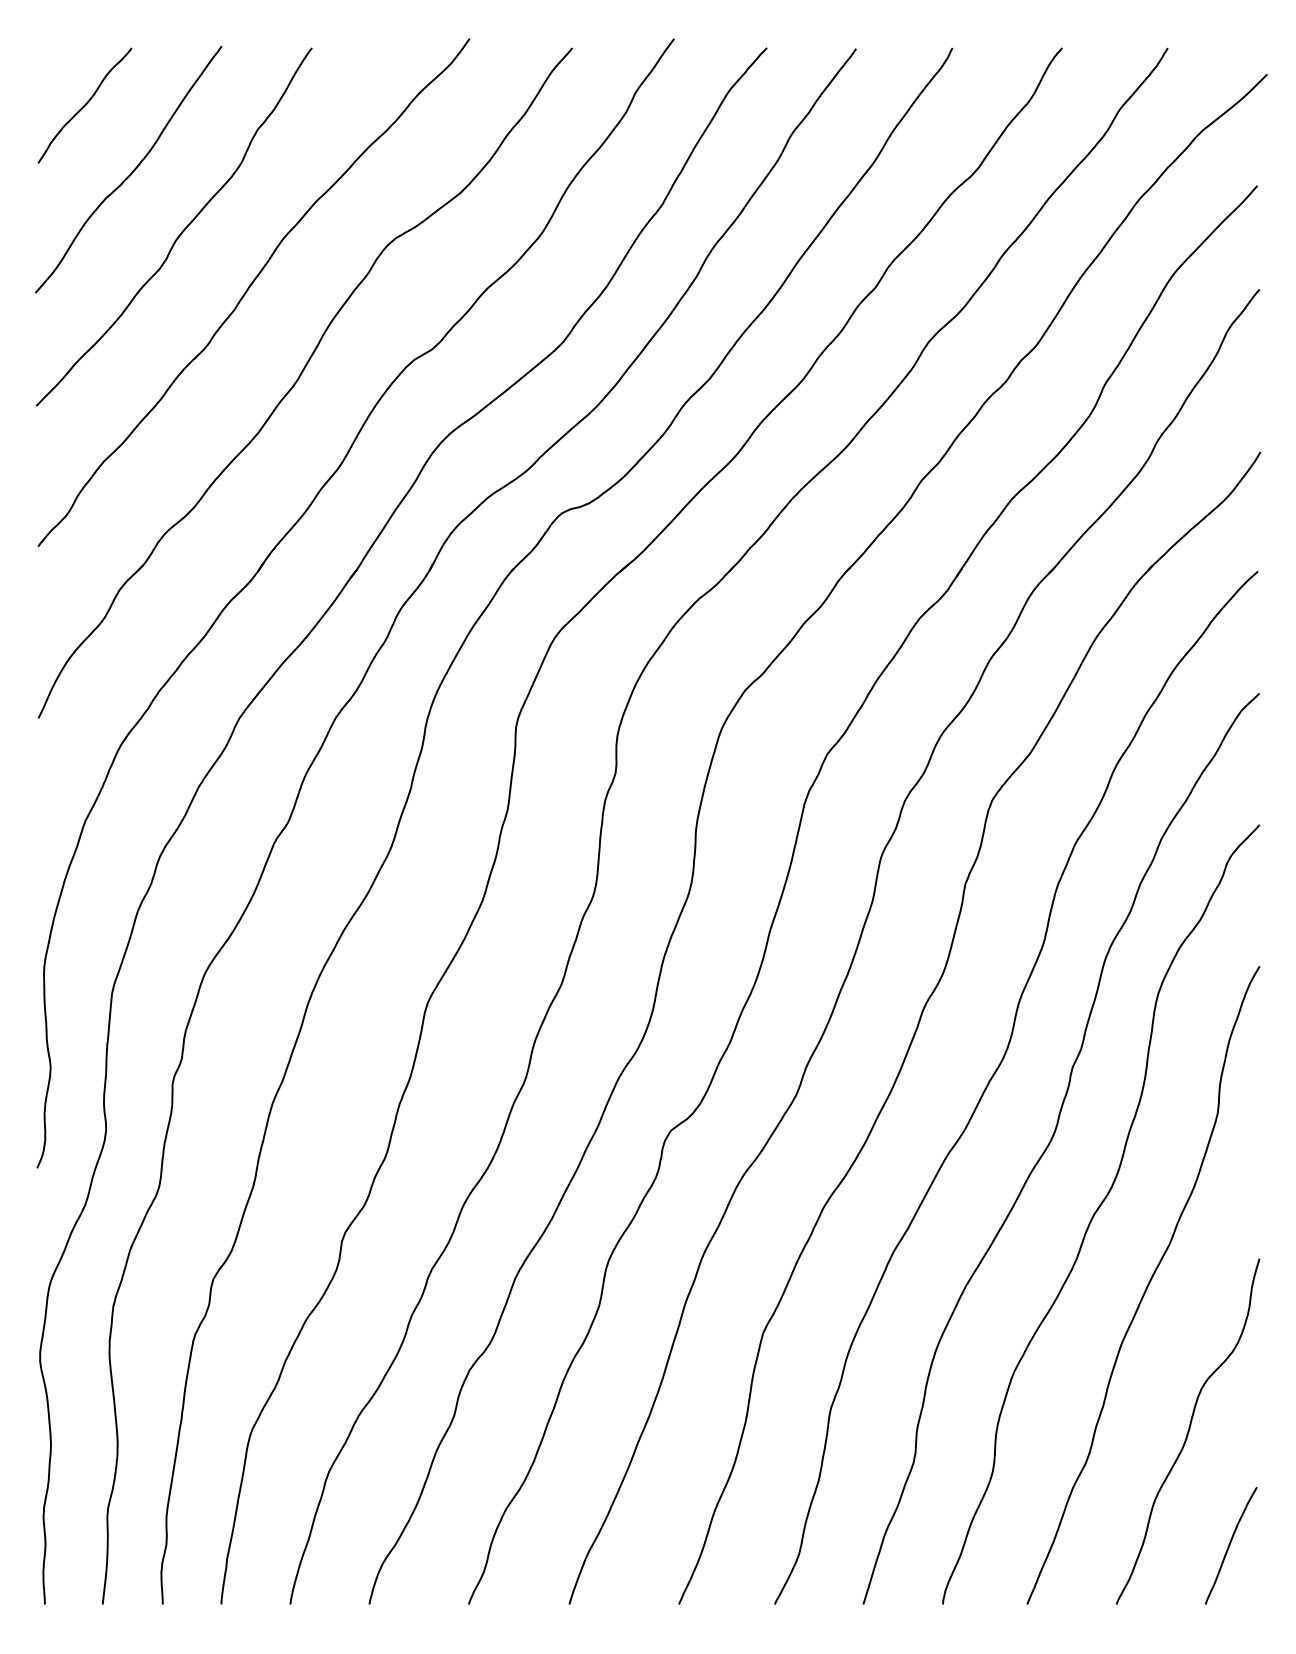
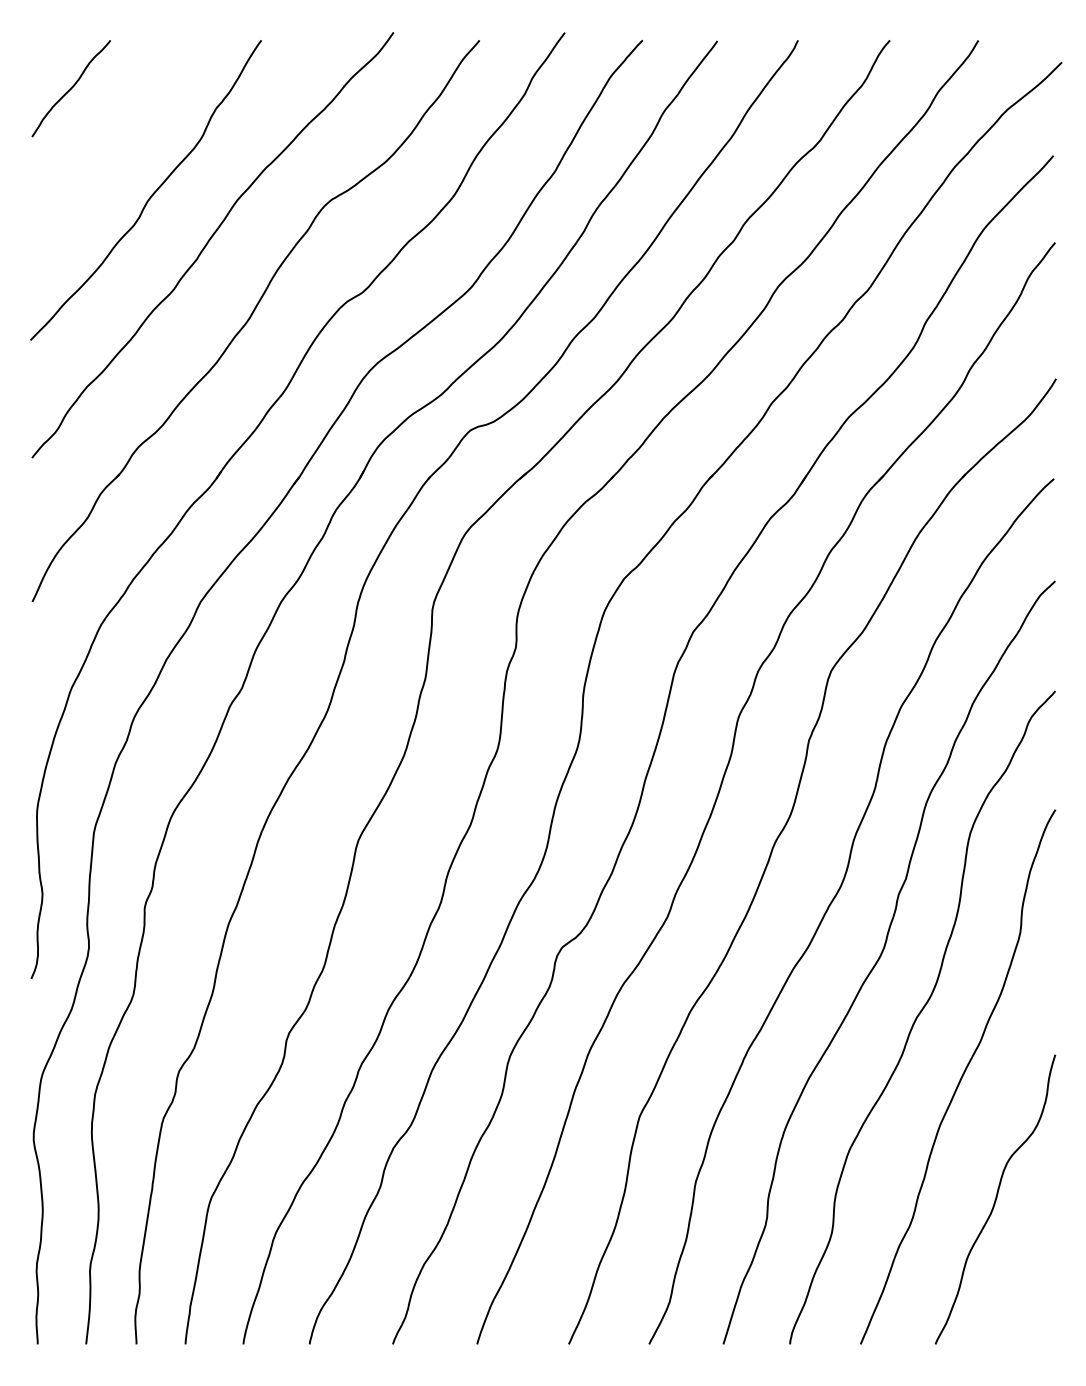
curve: (131, 171) -> (110, 143), removed
curve: (1231, 1544) -> (1031, 1294), removed

